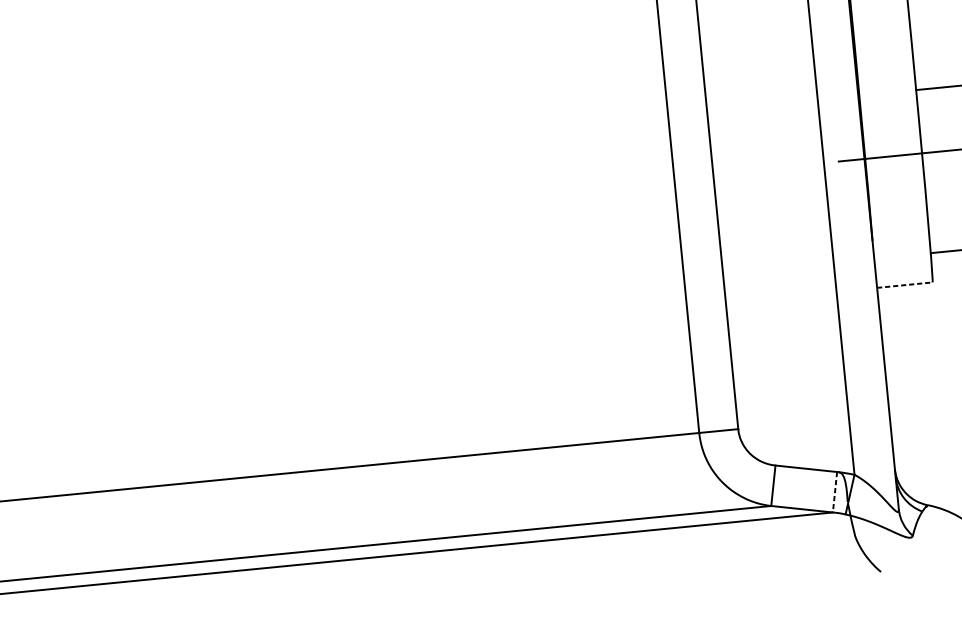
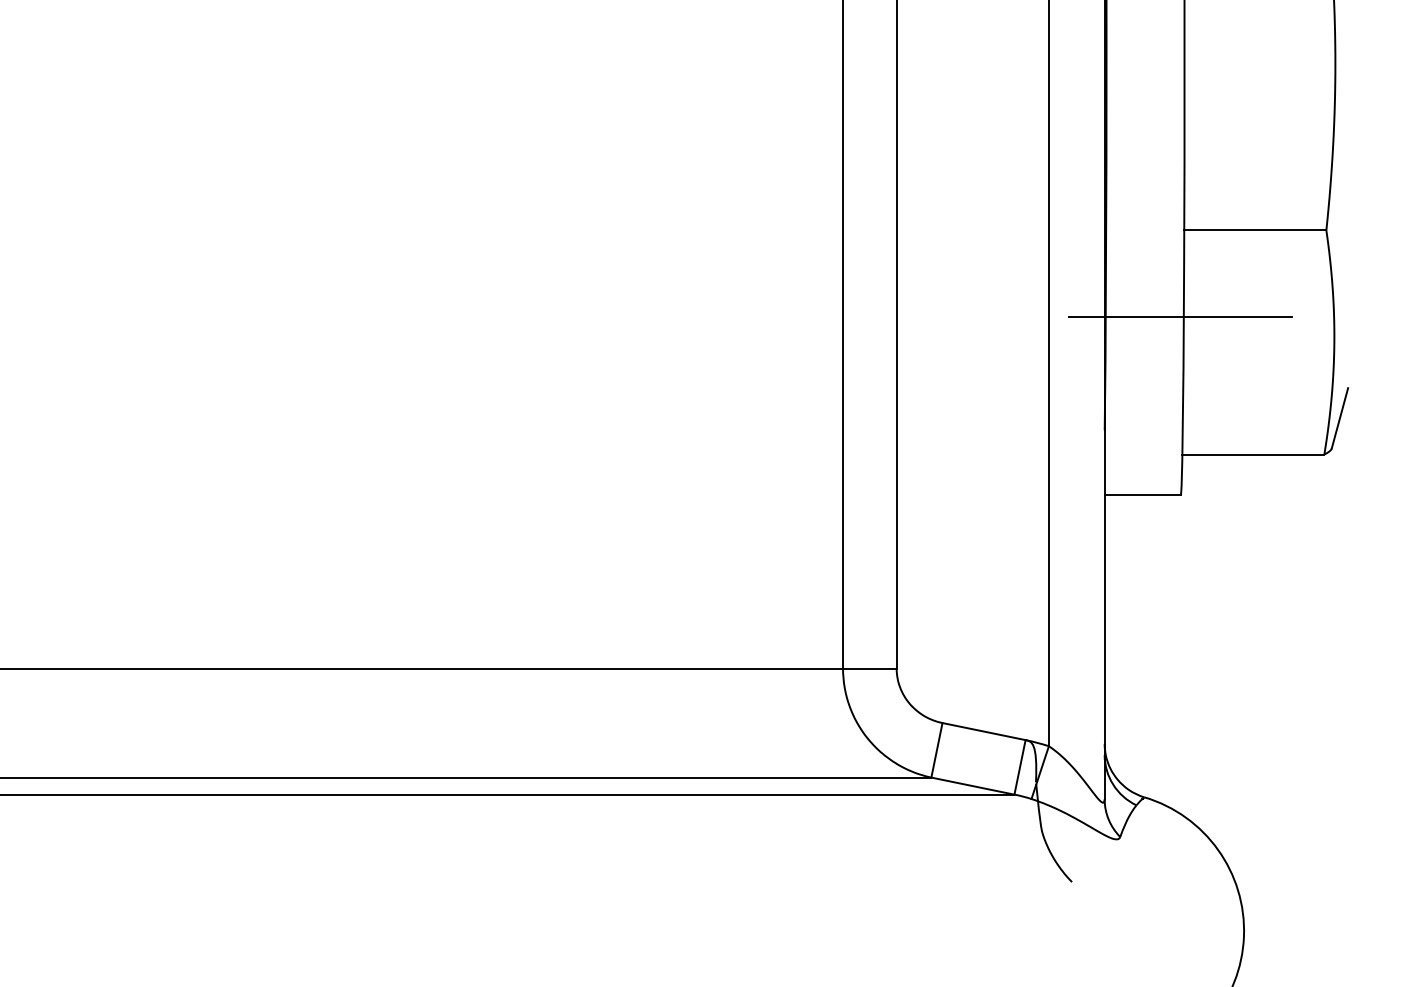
line: (905, 285) -> (1143, 494), dashed -> solid
line: (835, 492) -> (1020, 767), dashed -> solid

